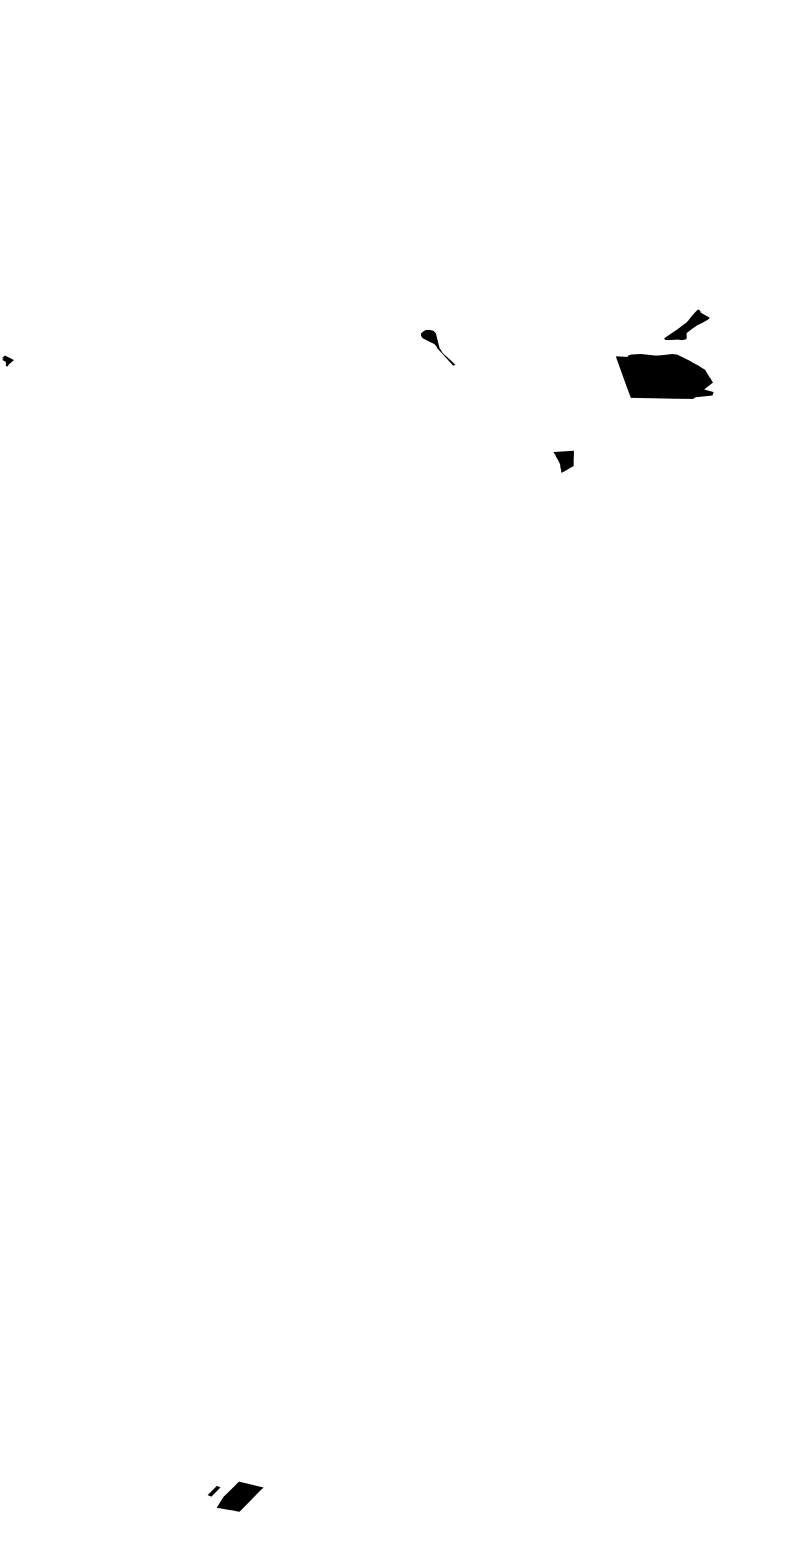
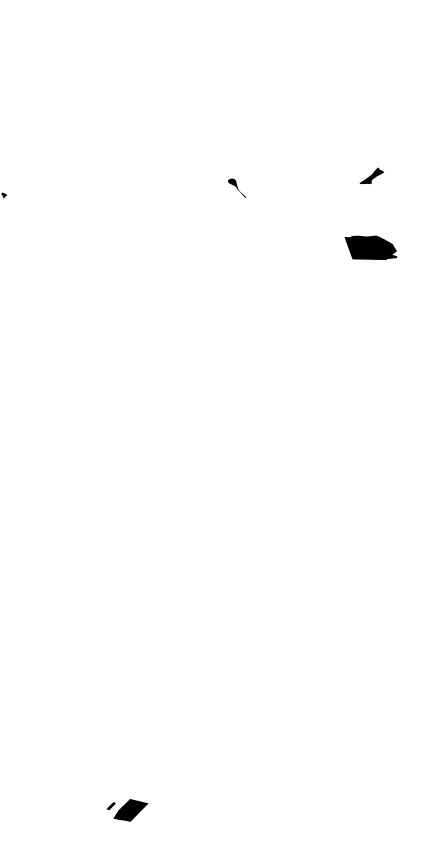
part: (663, 375) -> (370, 247), moved
part: (564, 460) -> (305, 249), removed
part: (235, 1496) -> (127, 810), size x1.4

